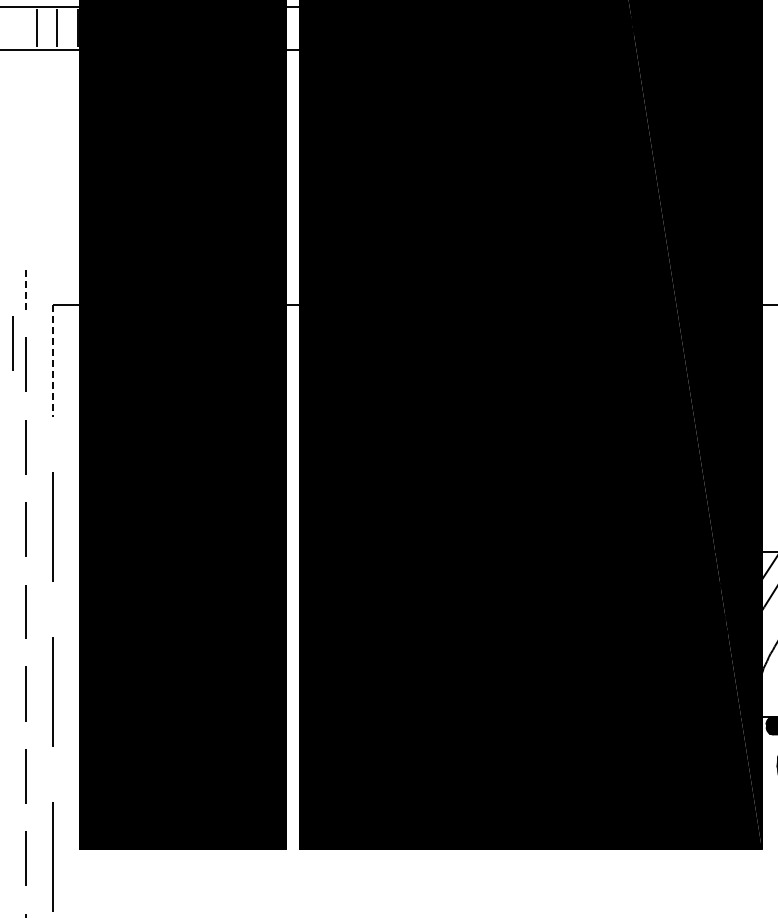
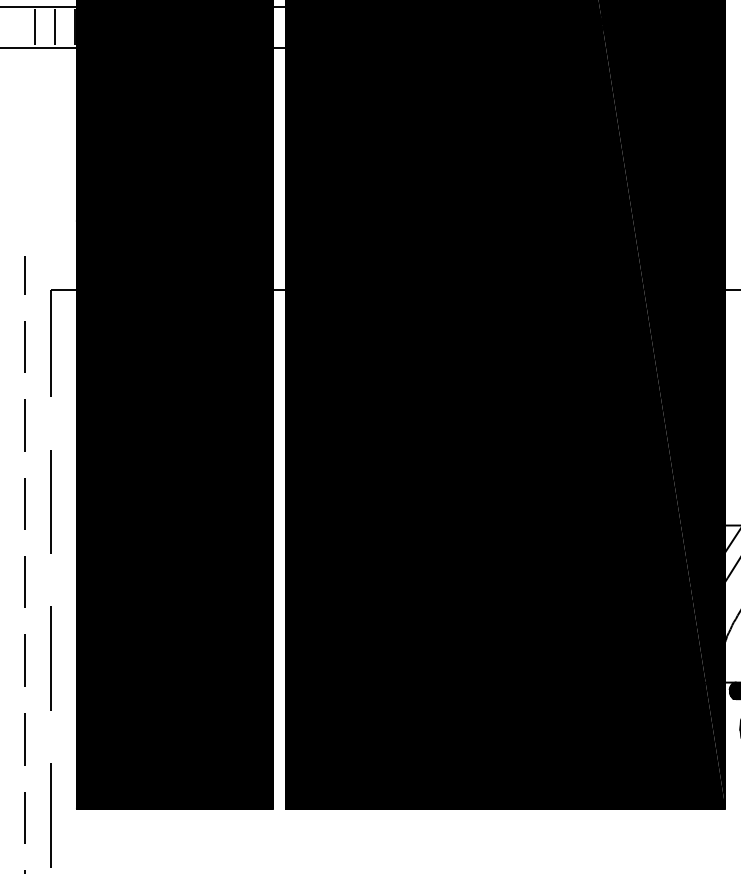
line: (25, 289) -> (24, 275), dashed -> solid
line: (12, 343) -> (12, 327), removed
line: (53, 361) -> (51, 344), dashed -> solid

